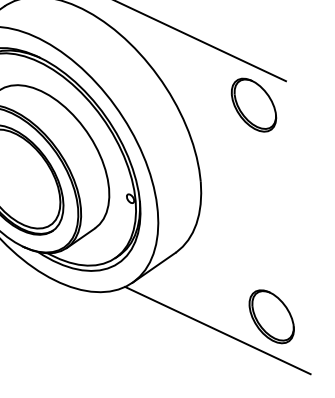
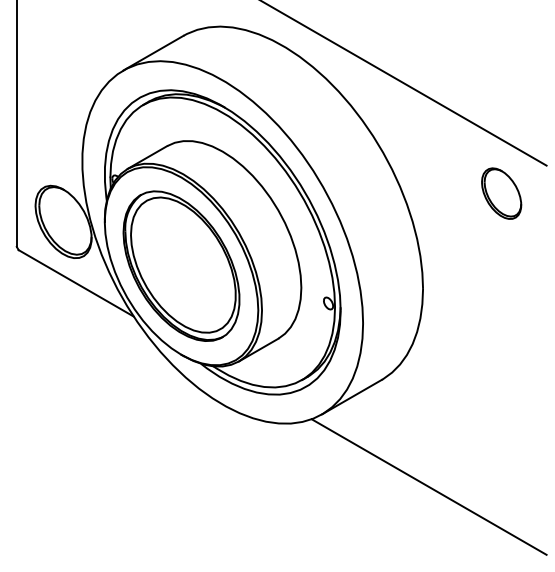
part: (253, 105) -> (501, 193), size x0.7
part: (271, 316) -> (501, 474), removed

